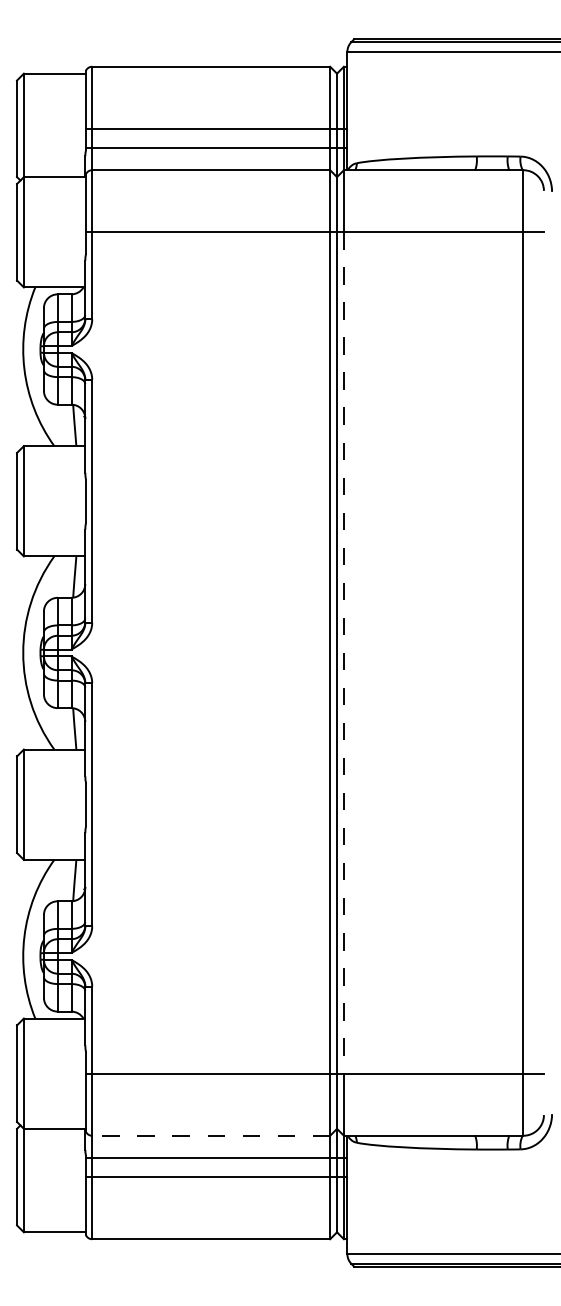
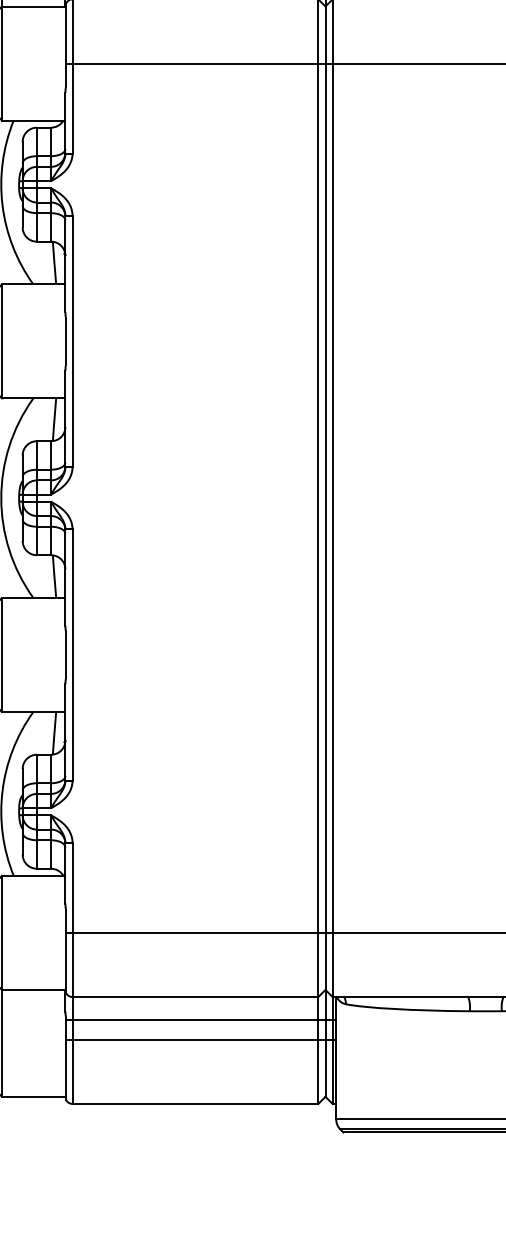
line: (343, 653) -> (332, 498), dashed -> solid
line: (211, 1135) -> (195, 996), dashed -> solid

